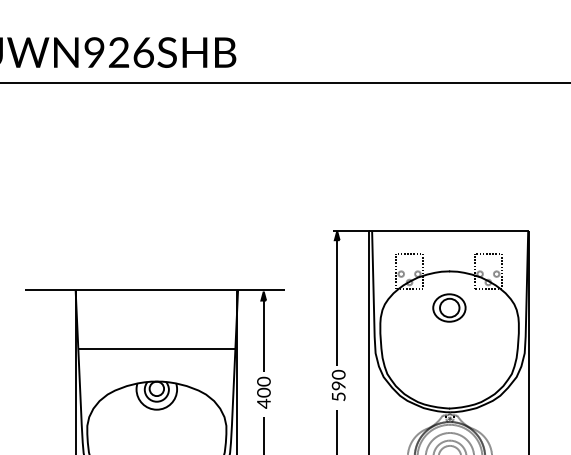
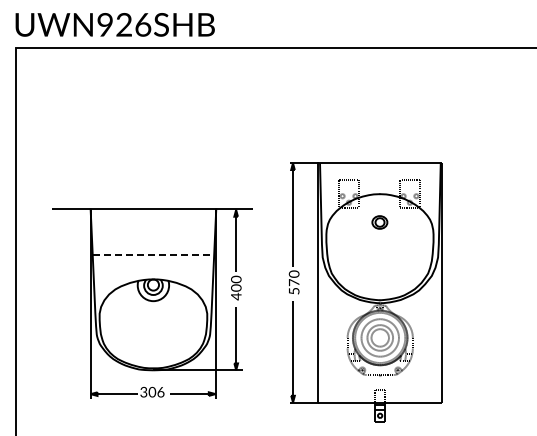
part: (449, 308) -> (379, 222), size x0.6
line: (156, 349) -> (153, 254), solid -> dashed
text: (339, 385) -> (294, 282), 590 -> 570

